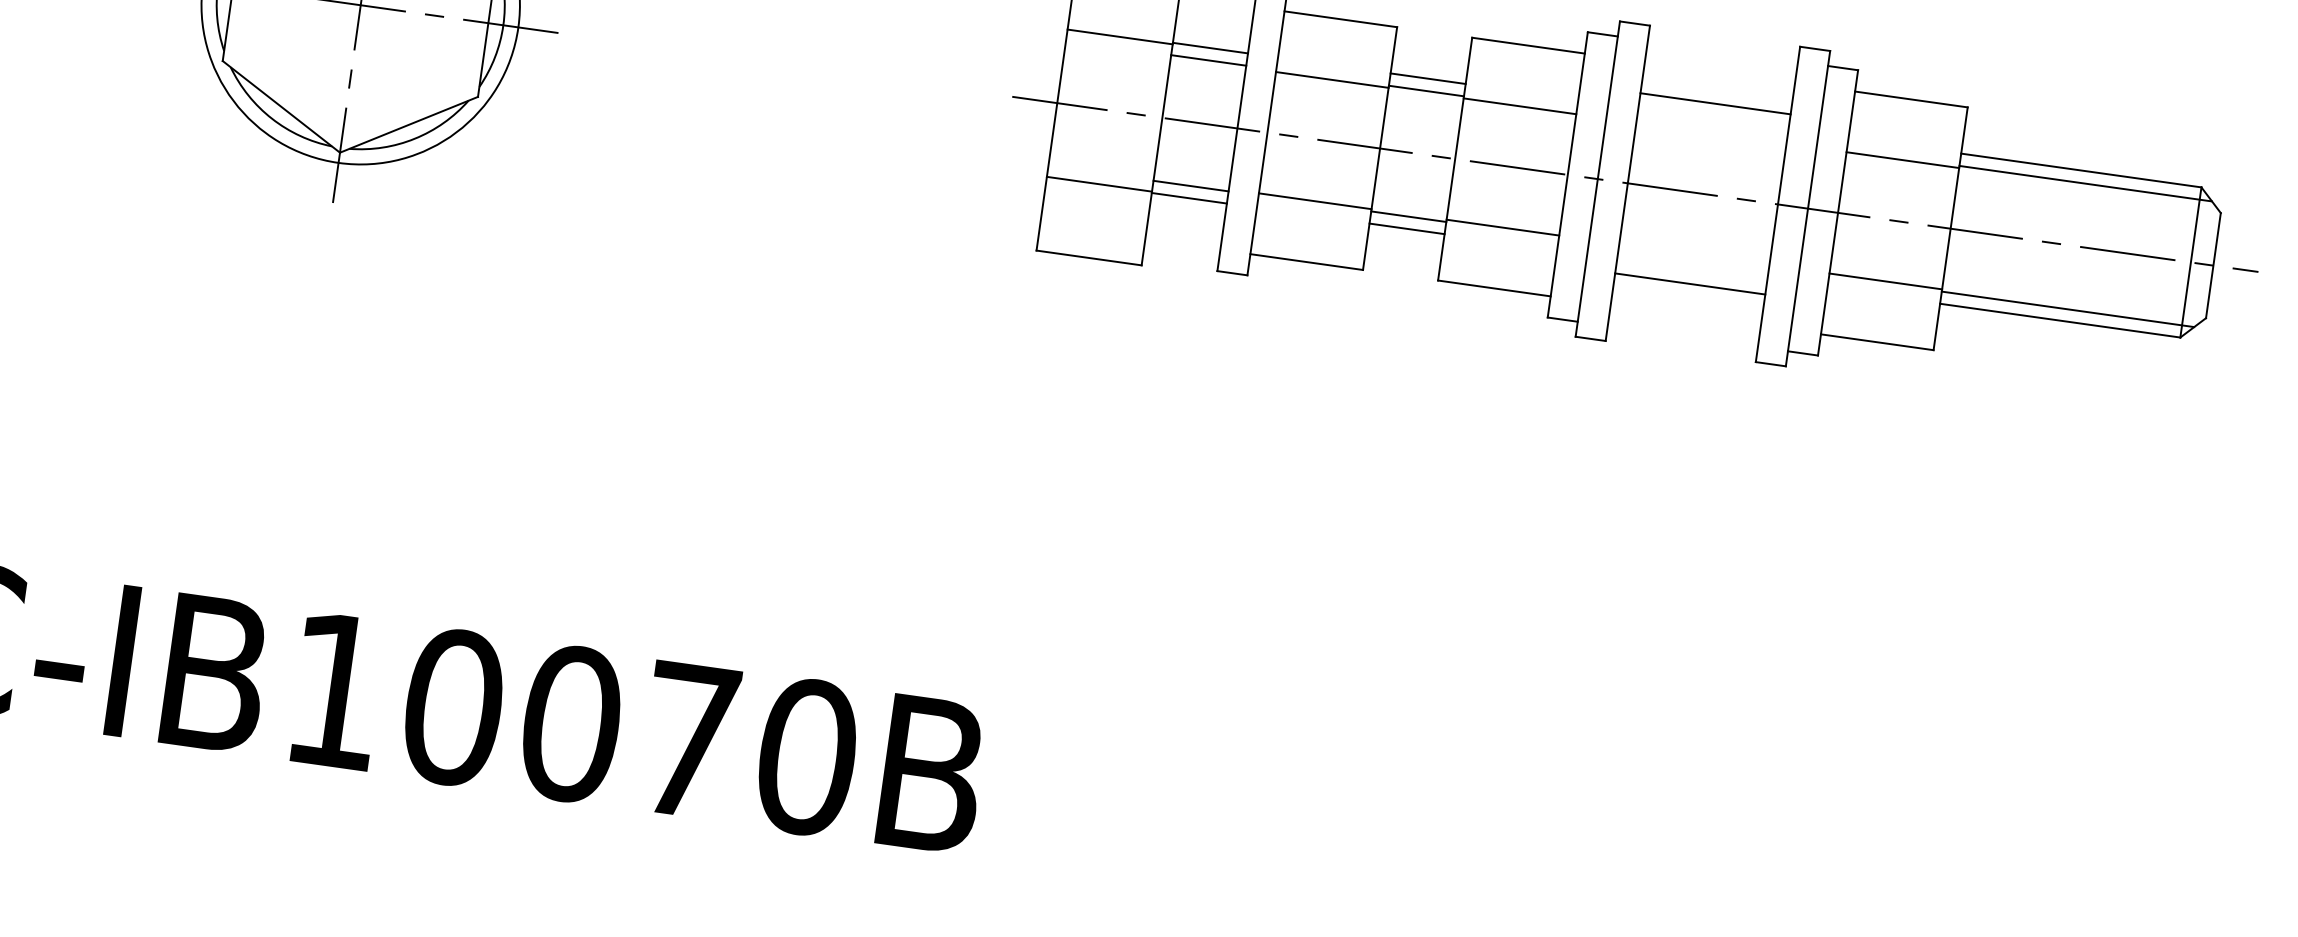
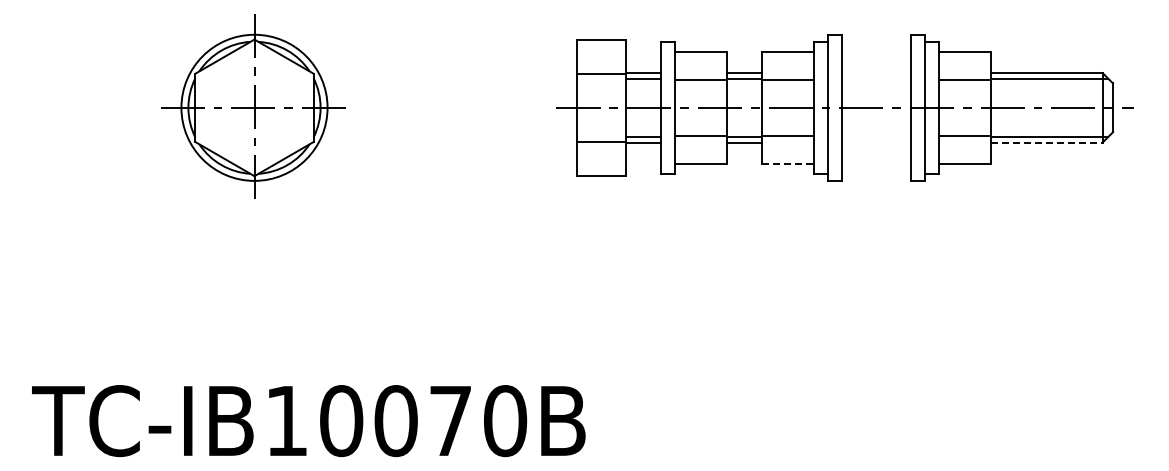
line: (1715, 104) -> (876, 66), removed
line: (1690, 283) -> (876, 149), removed
line: (1495, 289) -> (788, 164), solid -> dashed
line: (2059, 320) -> (1046, 142), solid -> dashed

